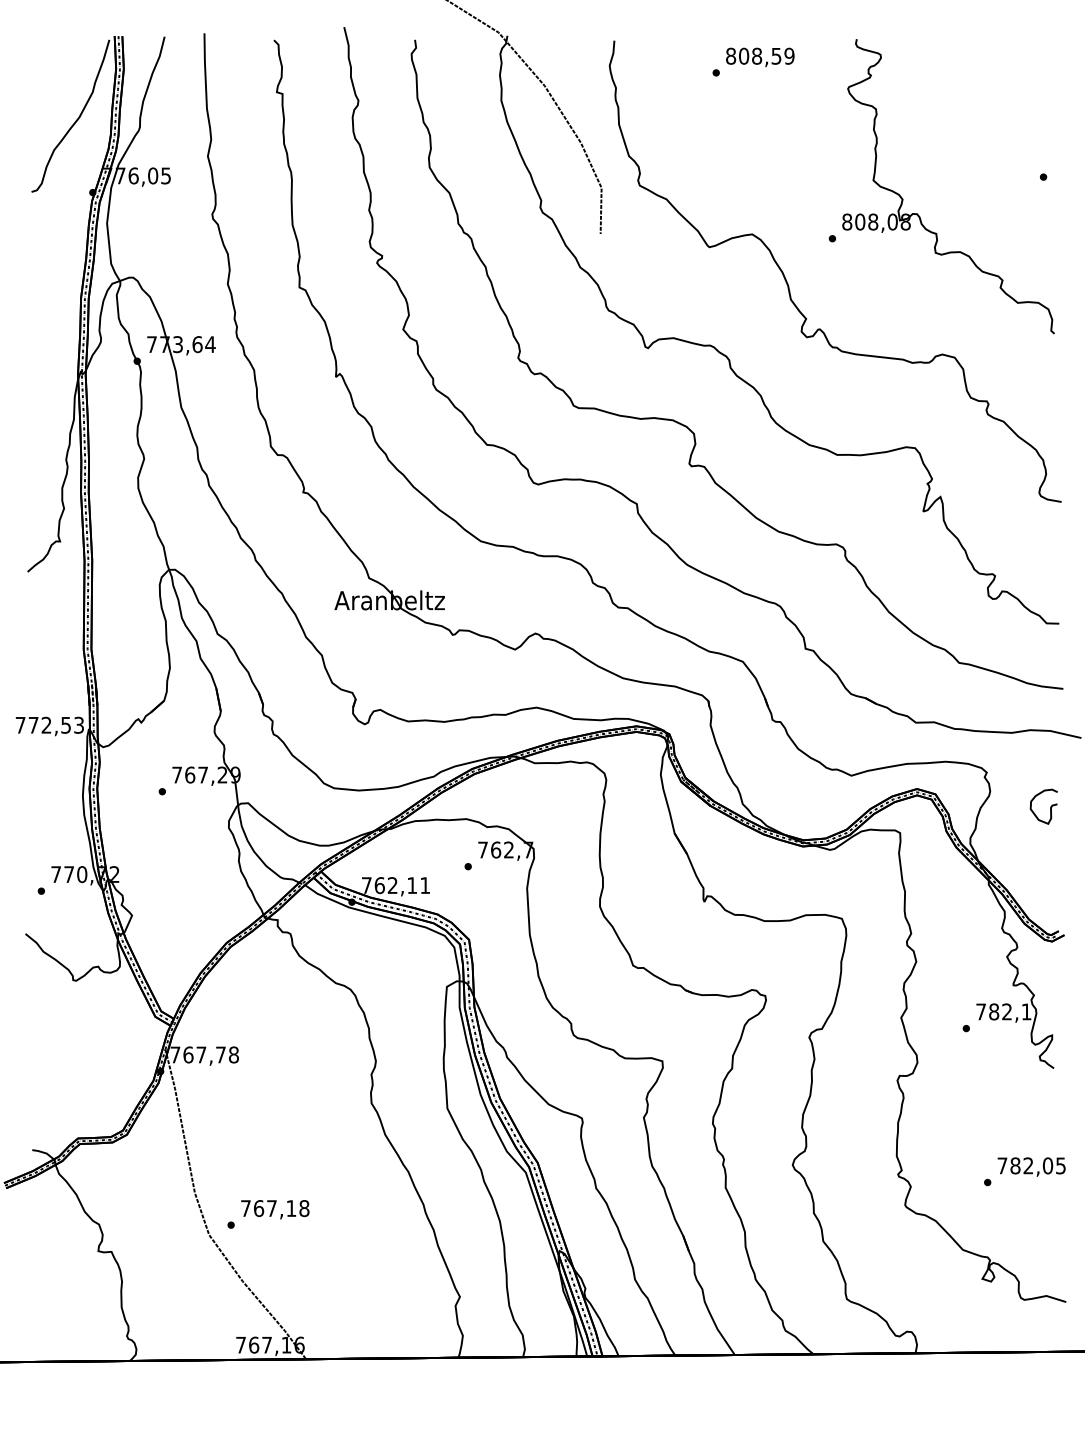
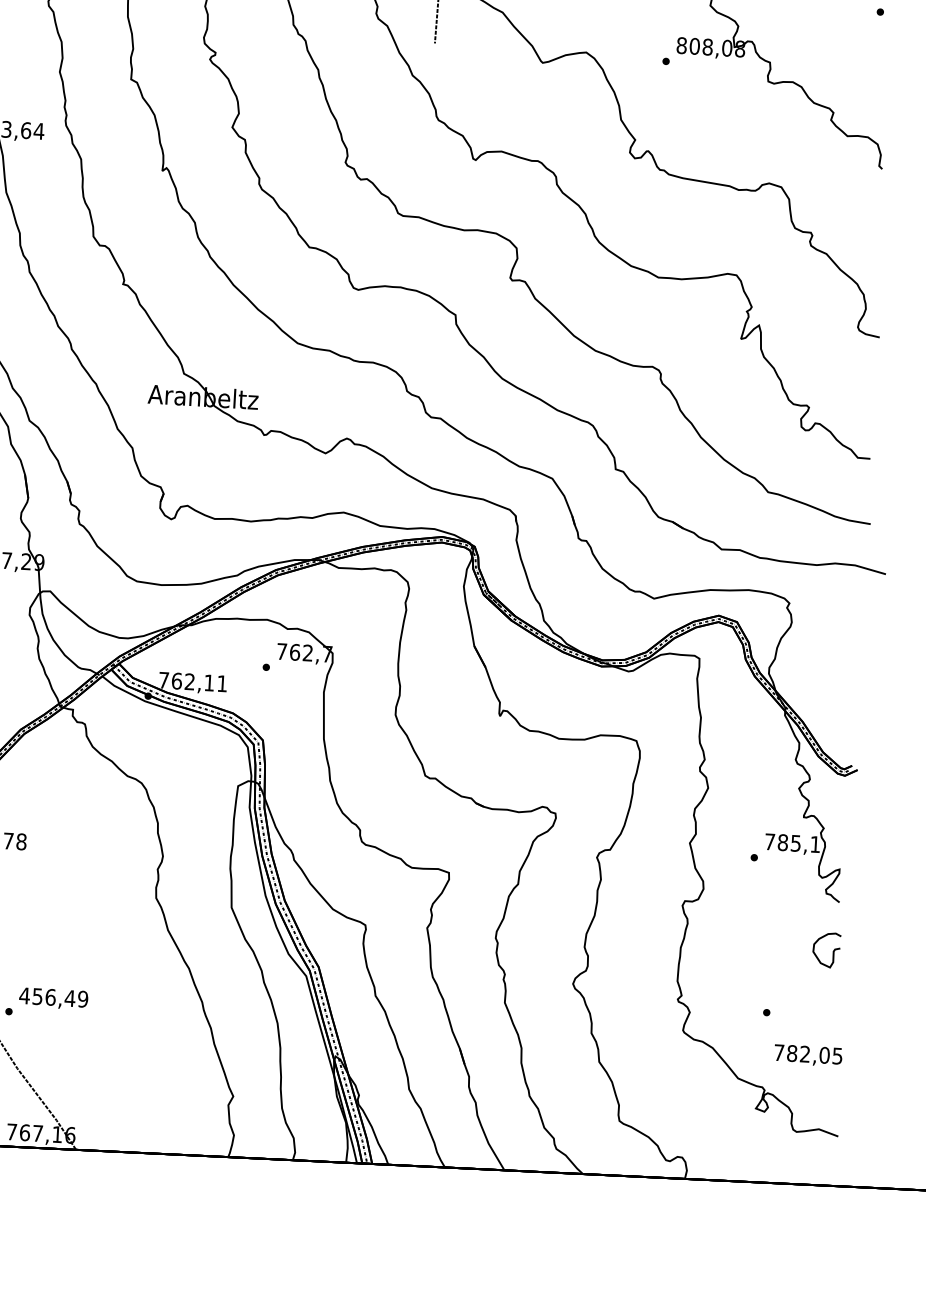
curve: (1050, 806) -> (833, 950), moved
text: (1006, 1011) -> (795, 842), 782,1 -> 785,1
text: (1031, 1166) -> (808, 1055), moved
text: (274, 1208) -> (53, 997), 767,18 -> 456,49

